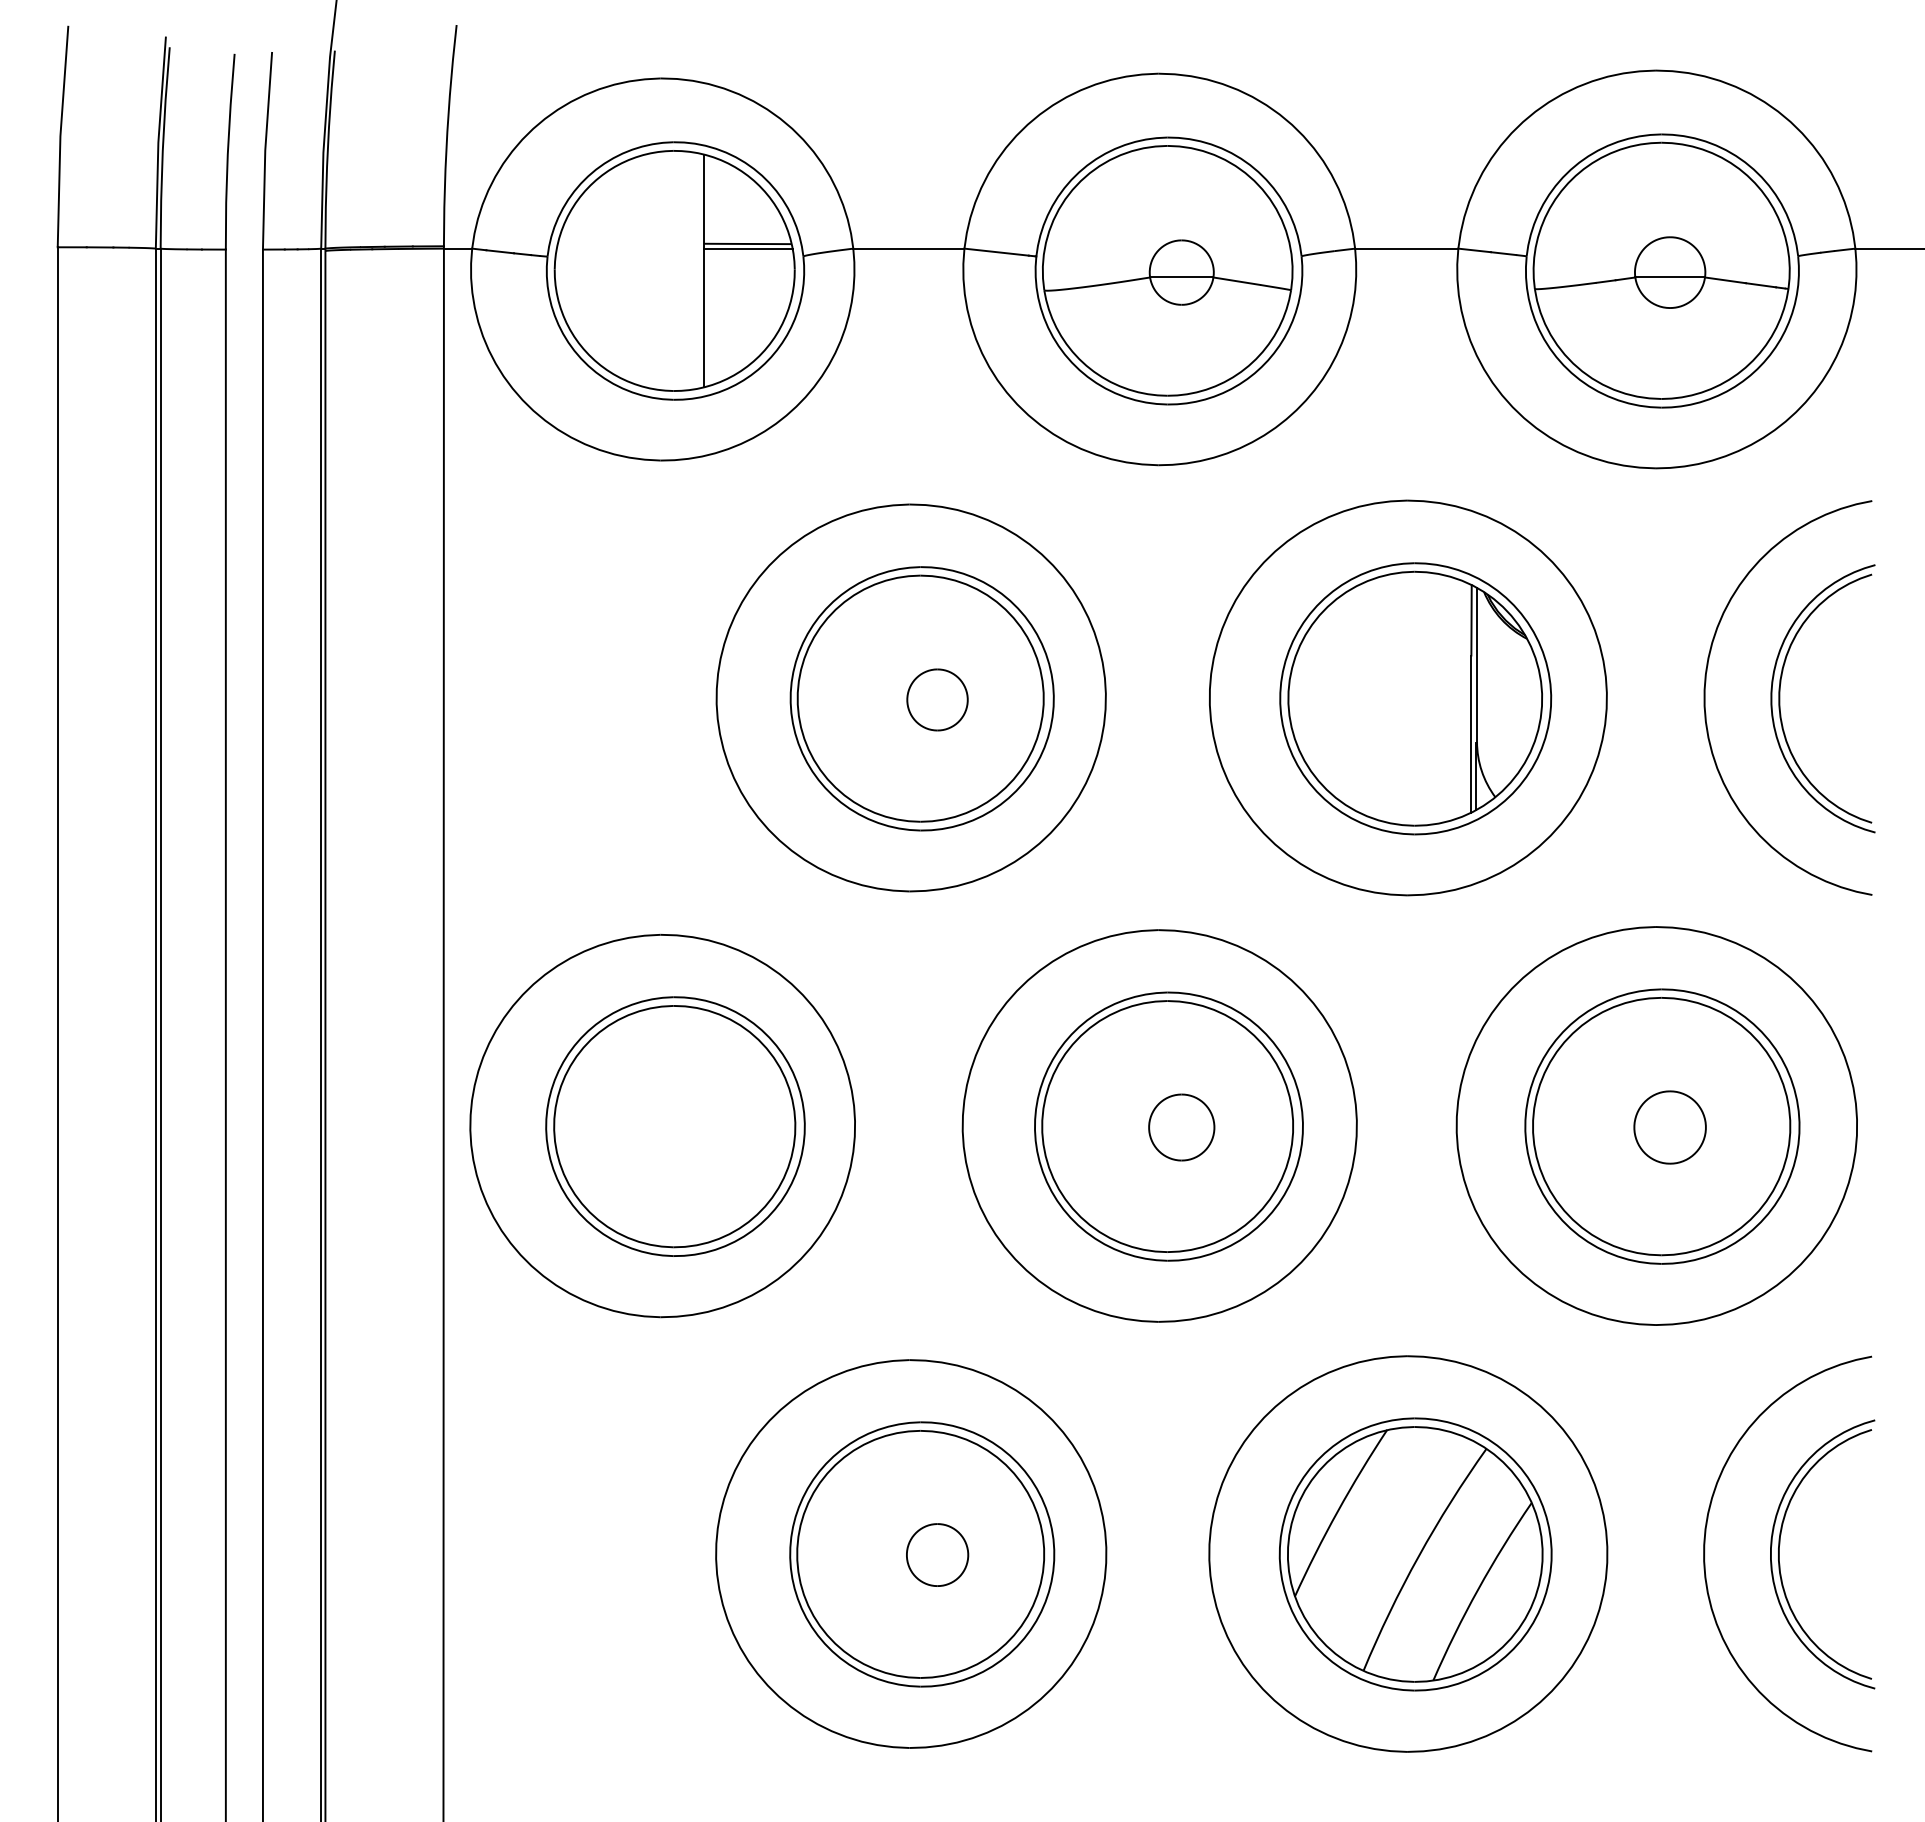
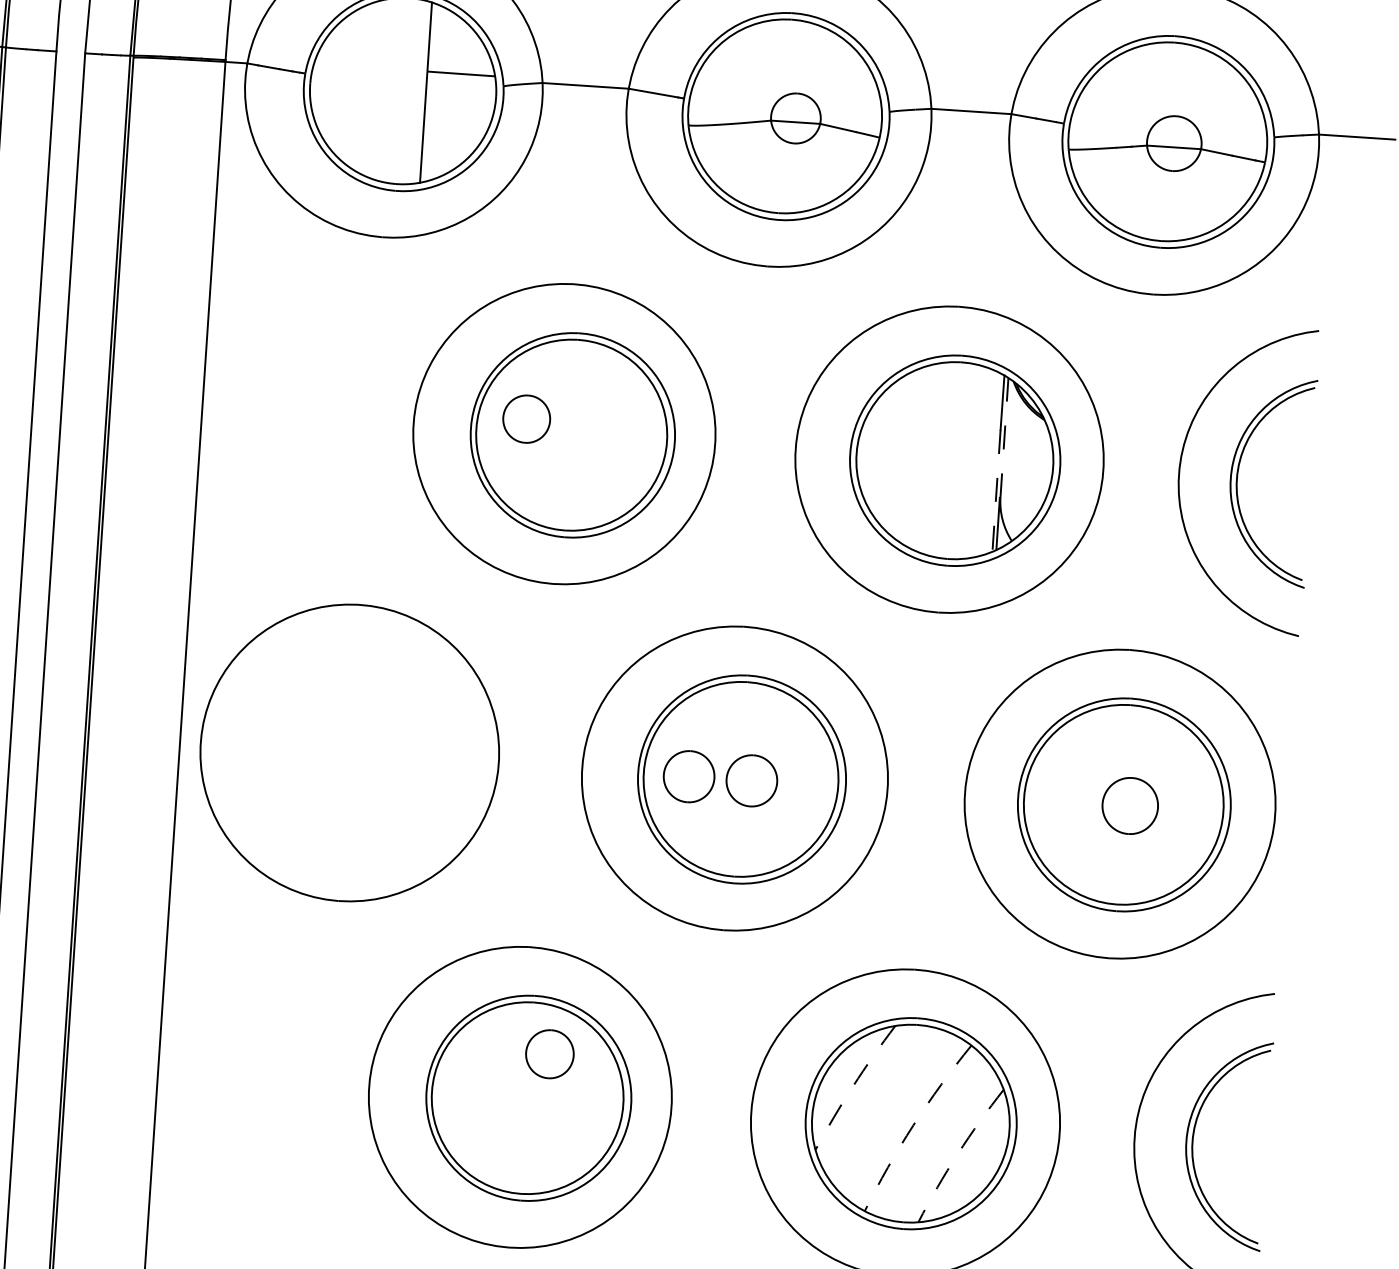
line: (748, 248) -> (461, 77), removed
line: (1477, 664) -> (1004, 437), solid -> dashed
part: (937, 699) -> (526, 418), moved
line: (1471, 734) -> (996, 491), solid -> dashed
part: (675, 1126) -> (359, 754), removed
part: (1100, 1127) -> (688, 776), added
arc: (1337, 1511) -> (852, 1086), solid -> dashed
part: (937, 1554) -> (549, 1053), moved
arc: (1418, 1556) -> (913, 1125), solid -> dashed
arc: (1478, 1589) -> (958, 1154), solid -> dashed

